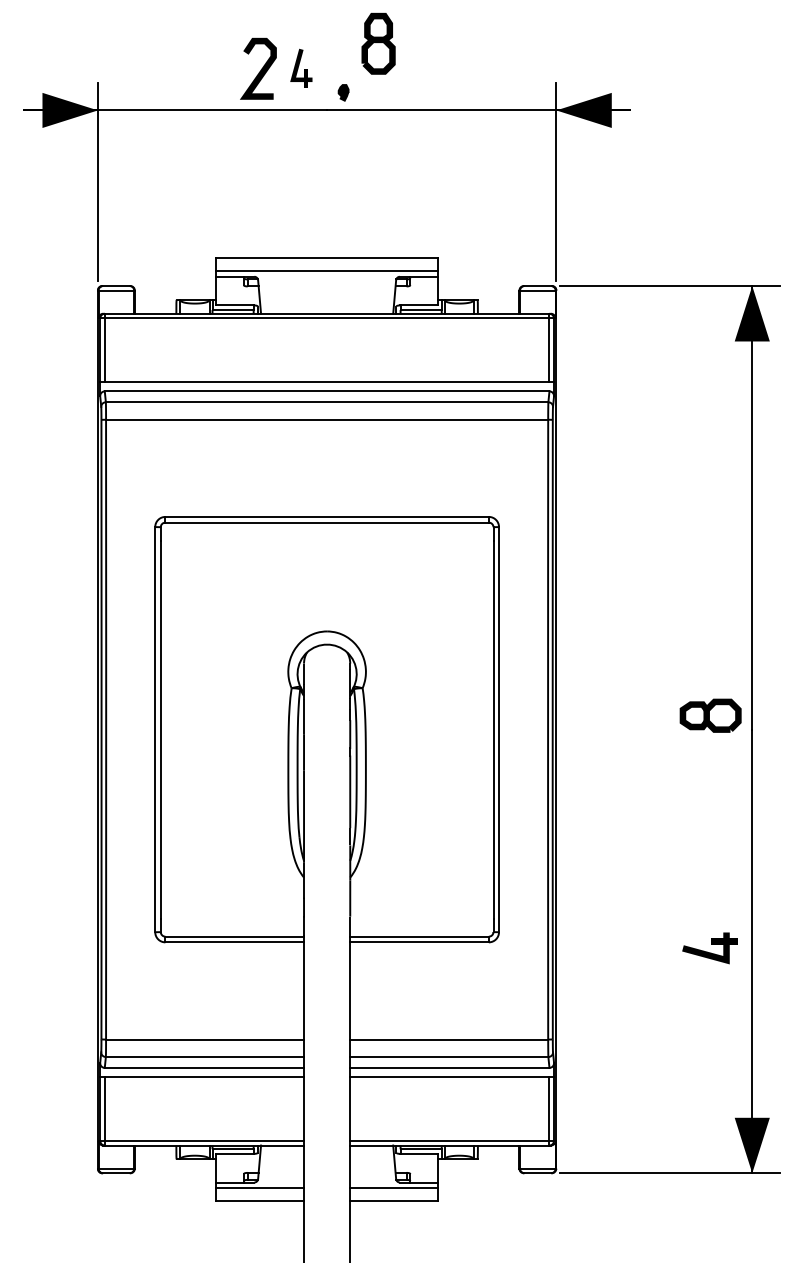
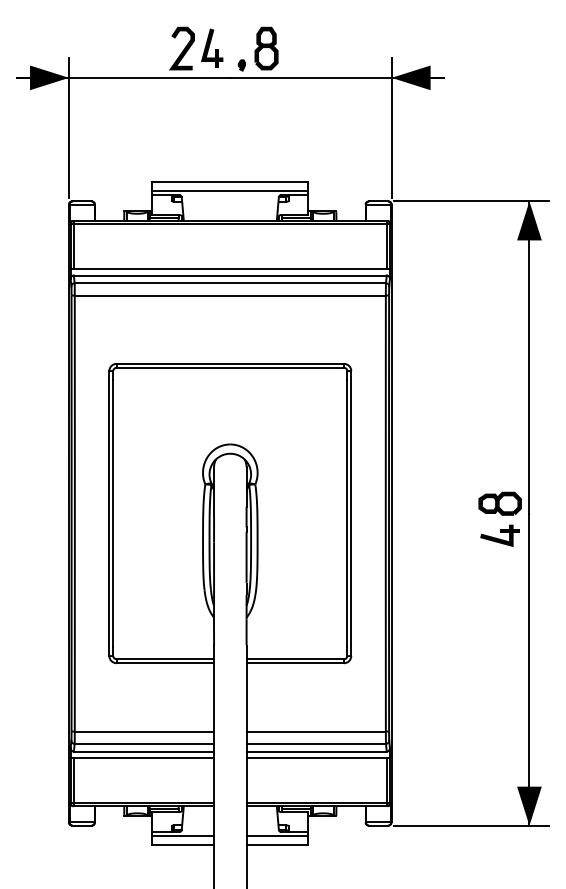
part: (378, 43) -> (266, 48), moved
part: (301, 68) -> (212, 48), size x1.43
part: (709, 948) -> (499, 535), moved

